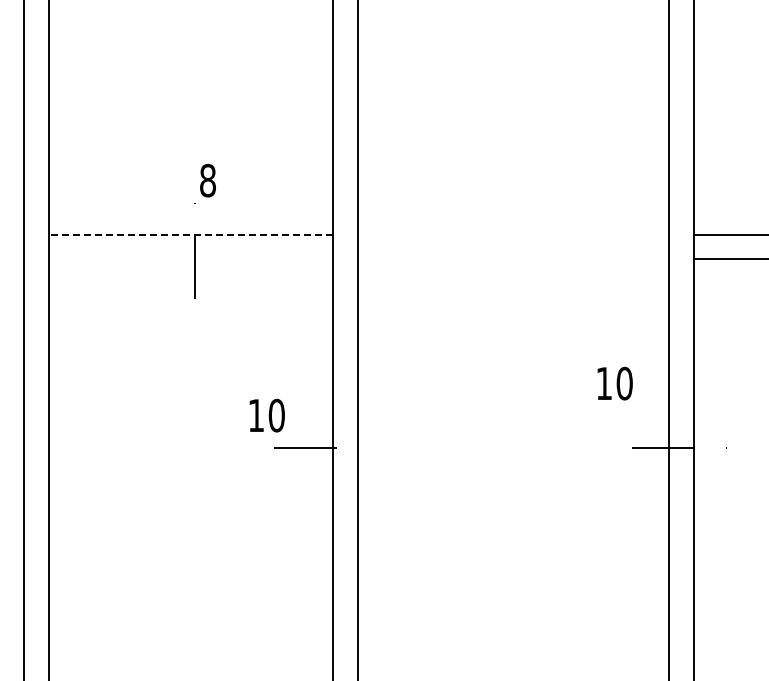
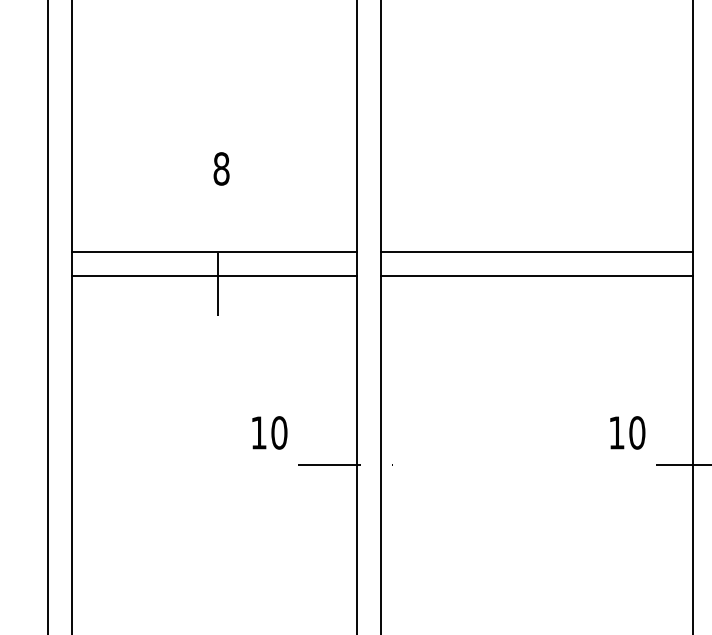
text: (207, 180) -> (221, 168), moved
line: (190, 234) -> (214, 251), dashed -> solid
line: (513, 234) -> (537, 251), added
line: (190, 259) -> (214, 276), added
line: (513, 259) -> (537, 276), added
text: (614, 383) -> (627, 432), moved
text: (266, 415) -> (269, 432), moved

